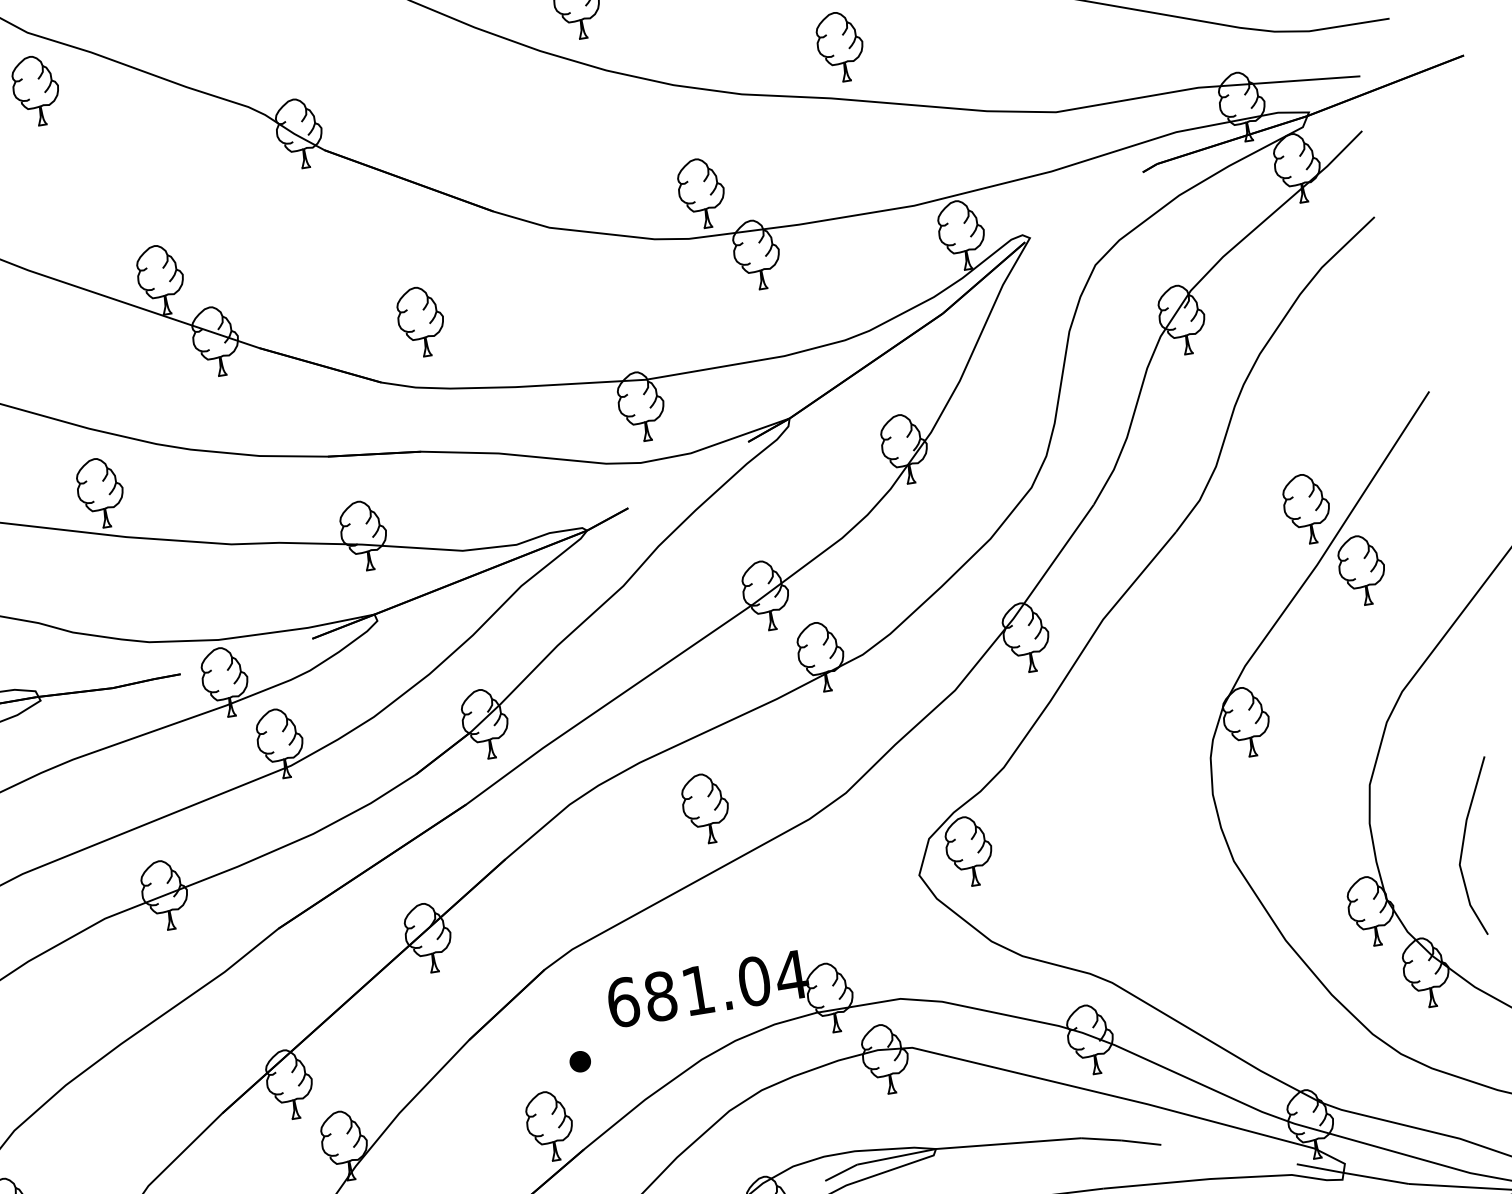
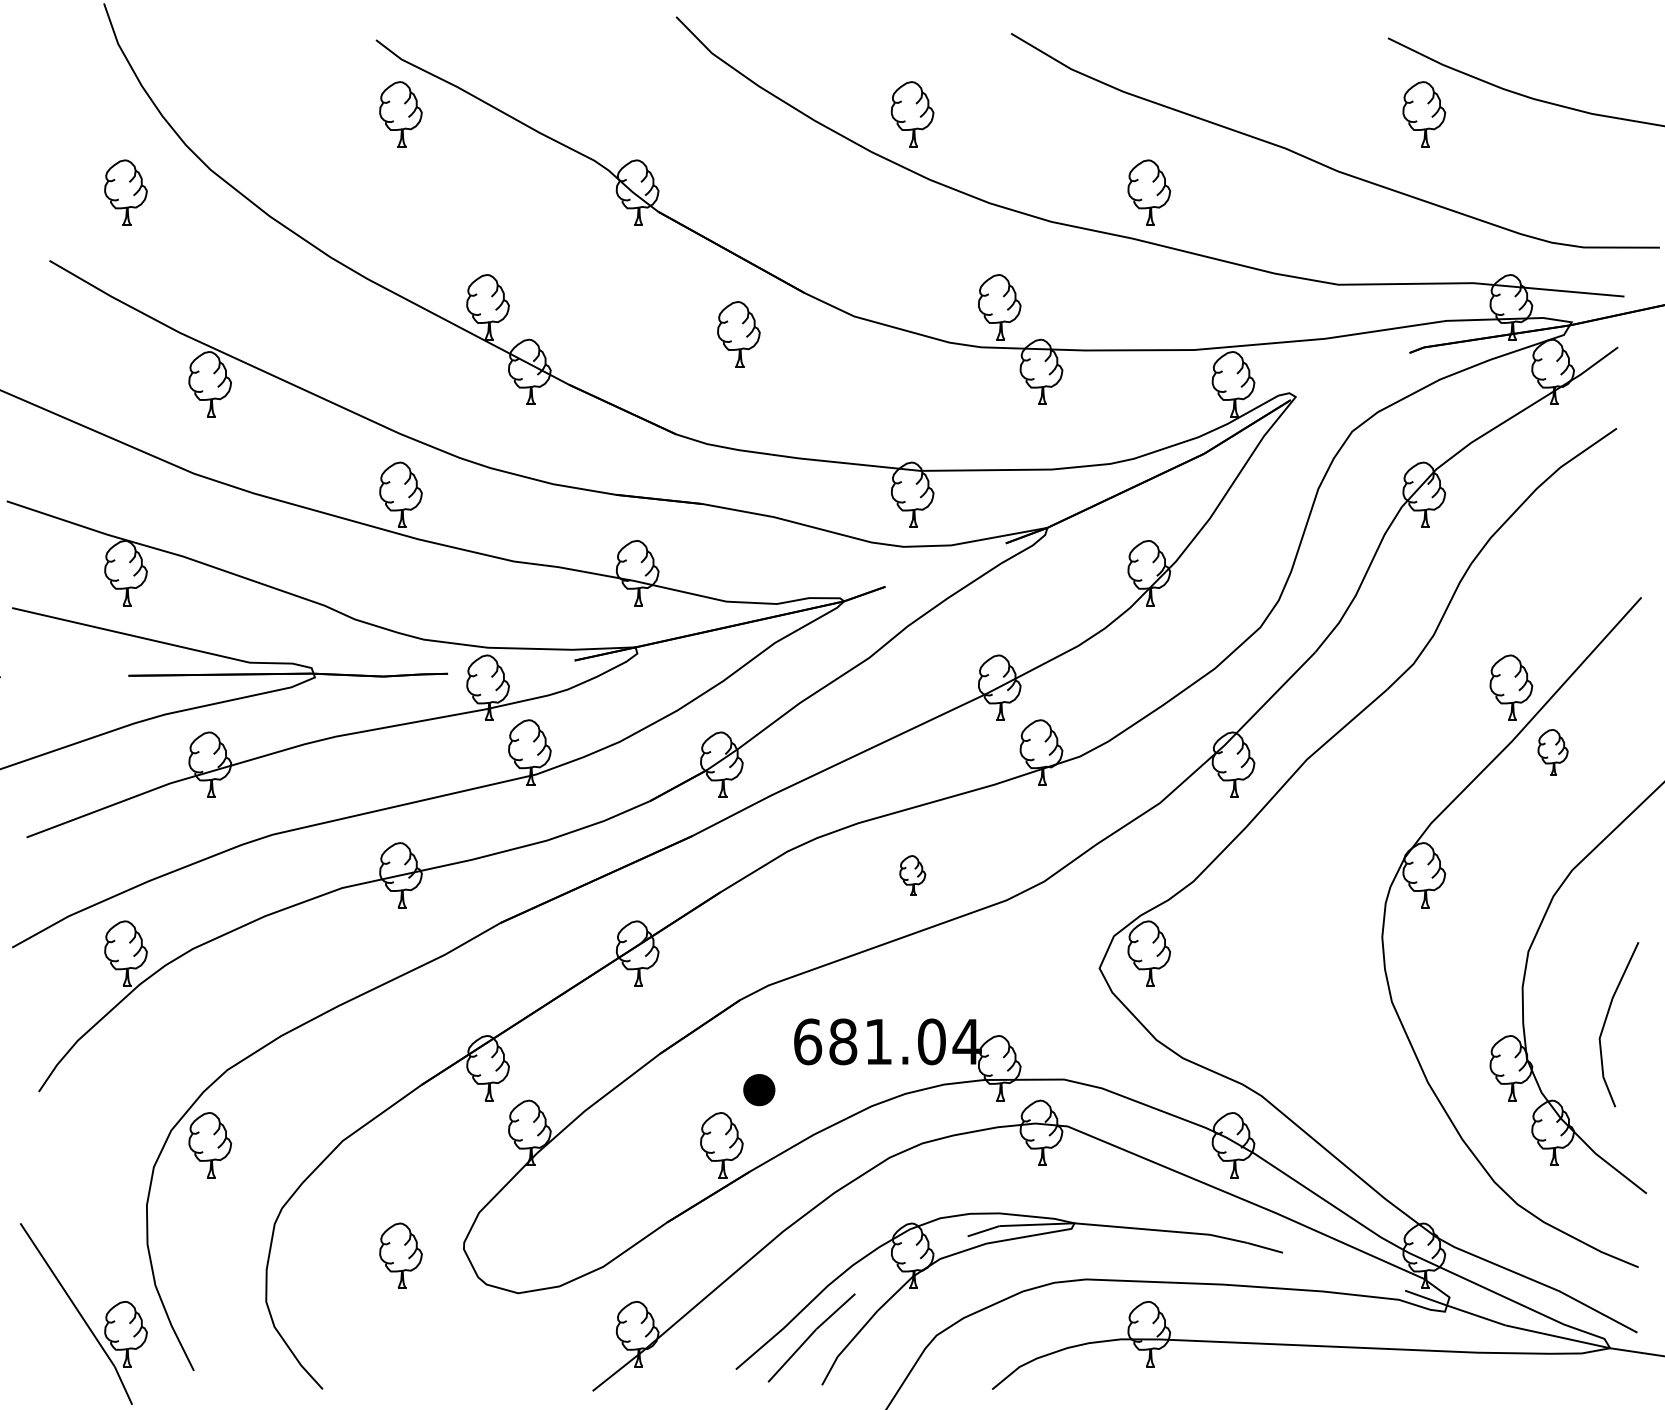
part: (420, 322) -> (738, 334), moved
part: (1361, 570) -> (1552, 752), size x0.7
part: (705, 808) -> (912, 875), size x0.6
part: (580, 1061) -> (759, 1090), size x1.6

